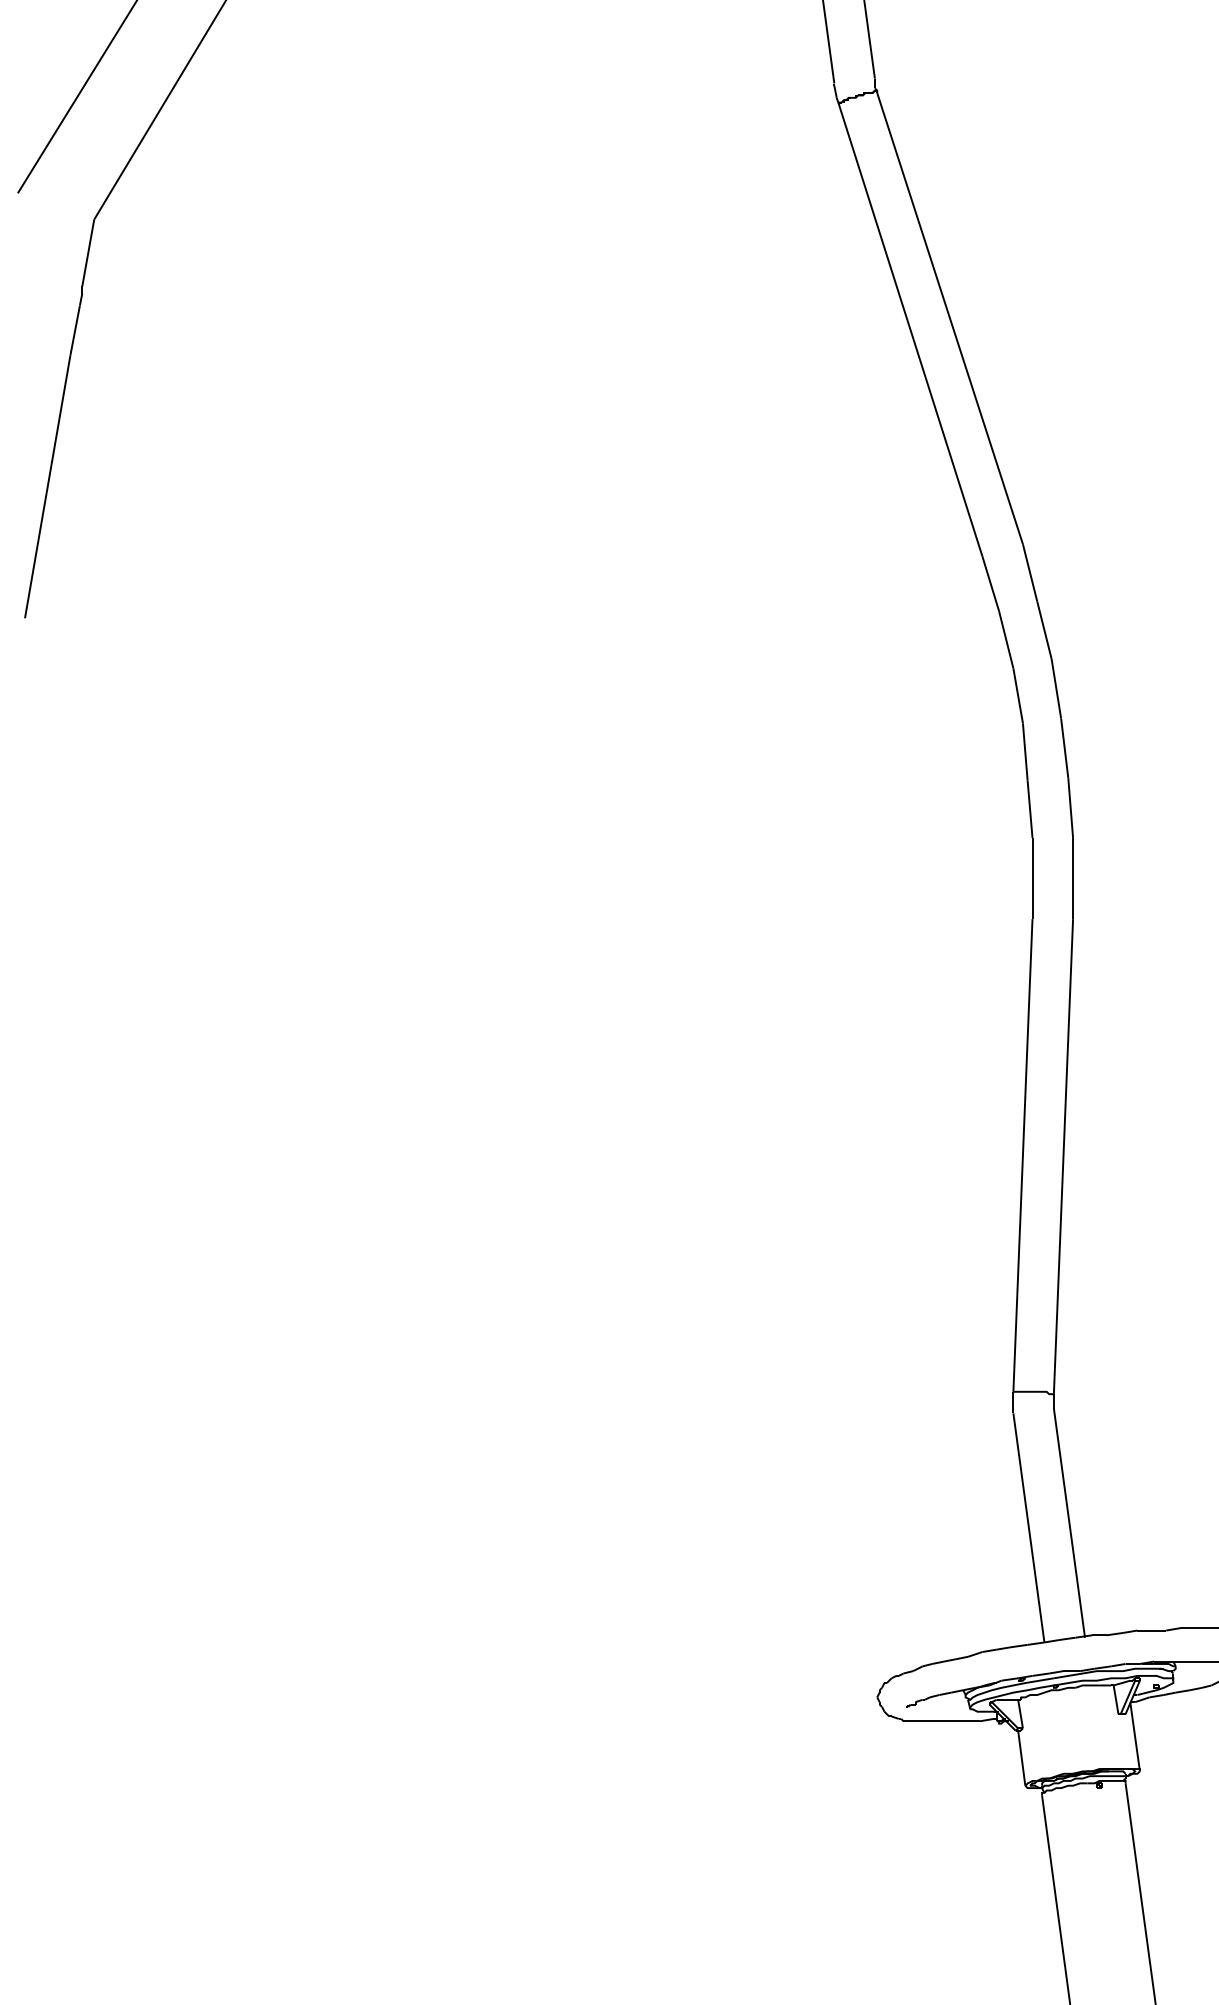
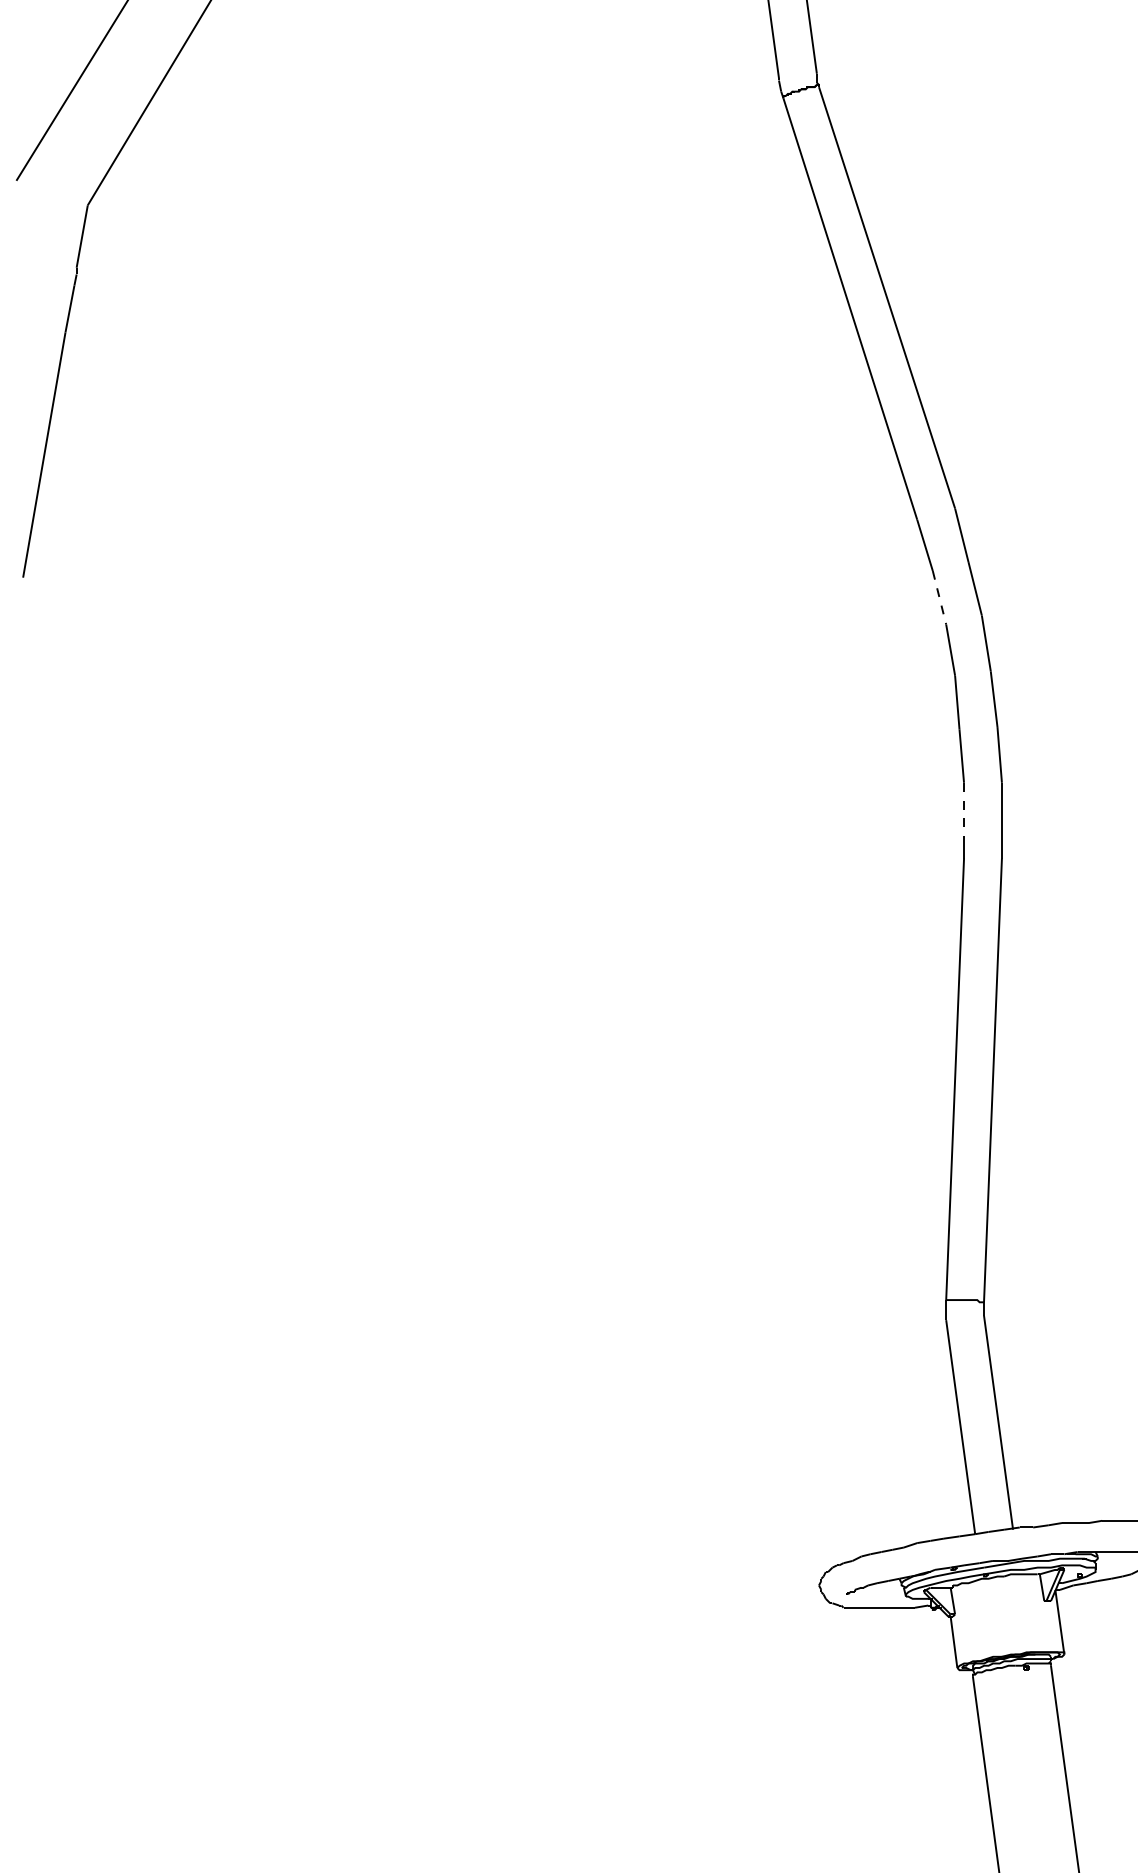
line: (1006, 639) -> (939, 597), solid -> dashed
line: (1032, 866) -> (964, 809), solid -> dashed

